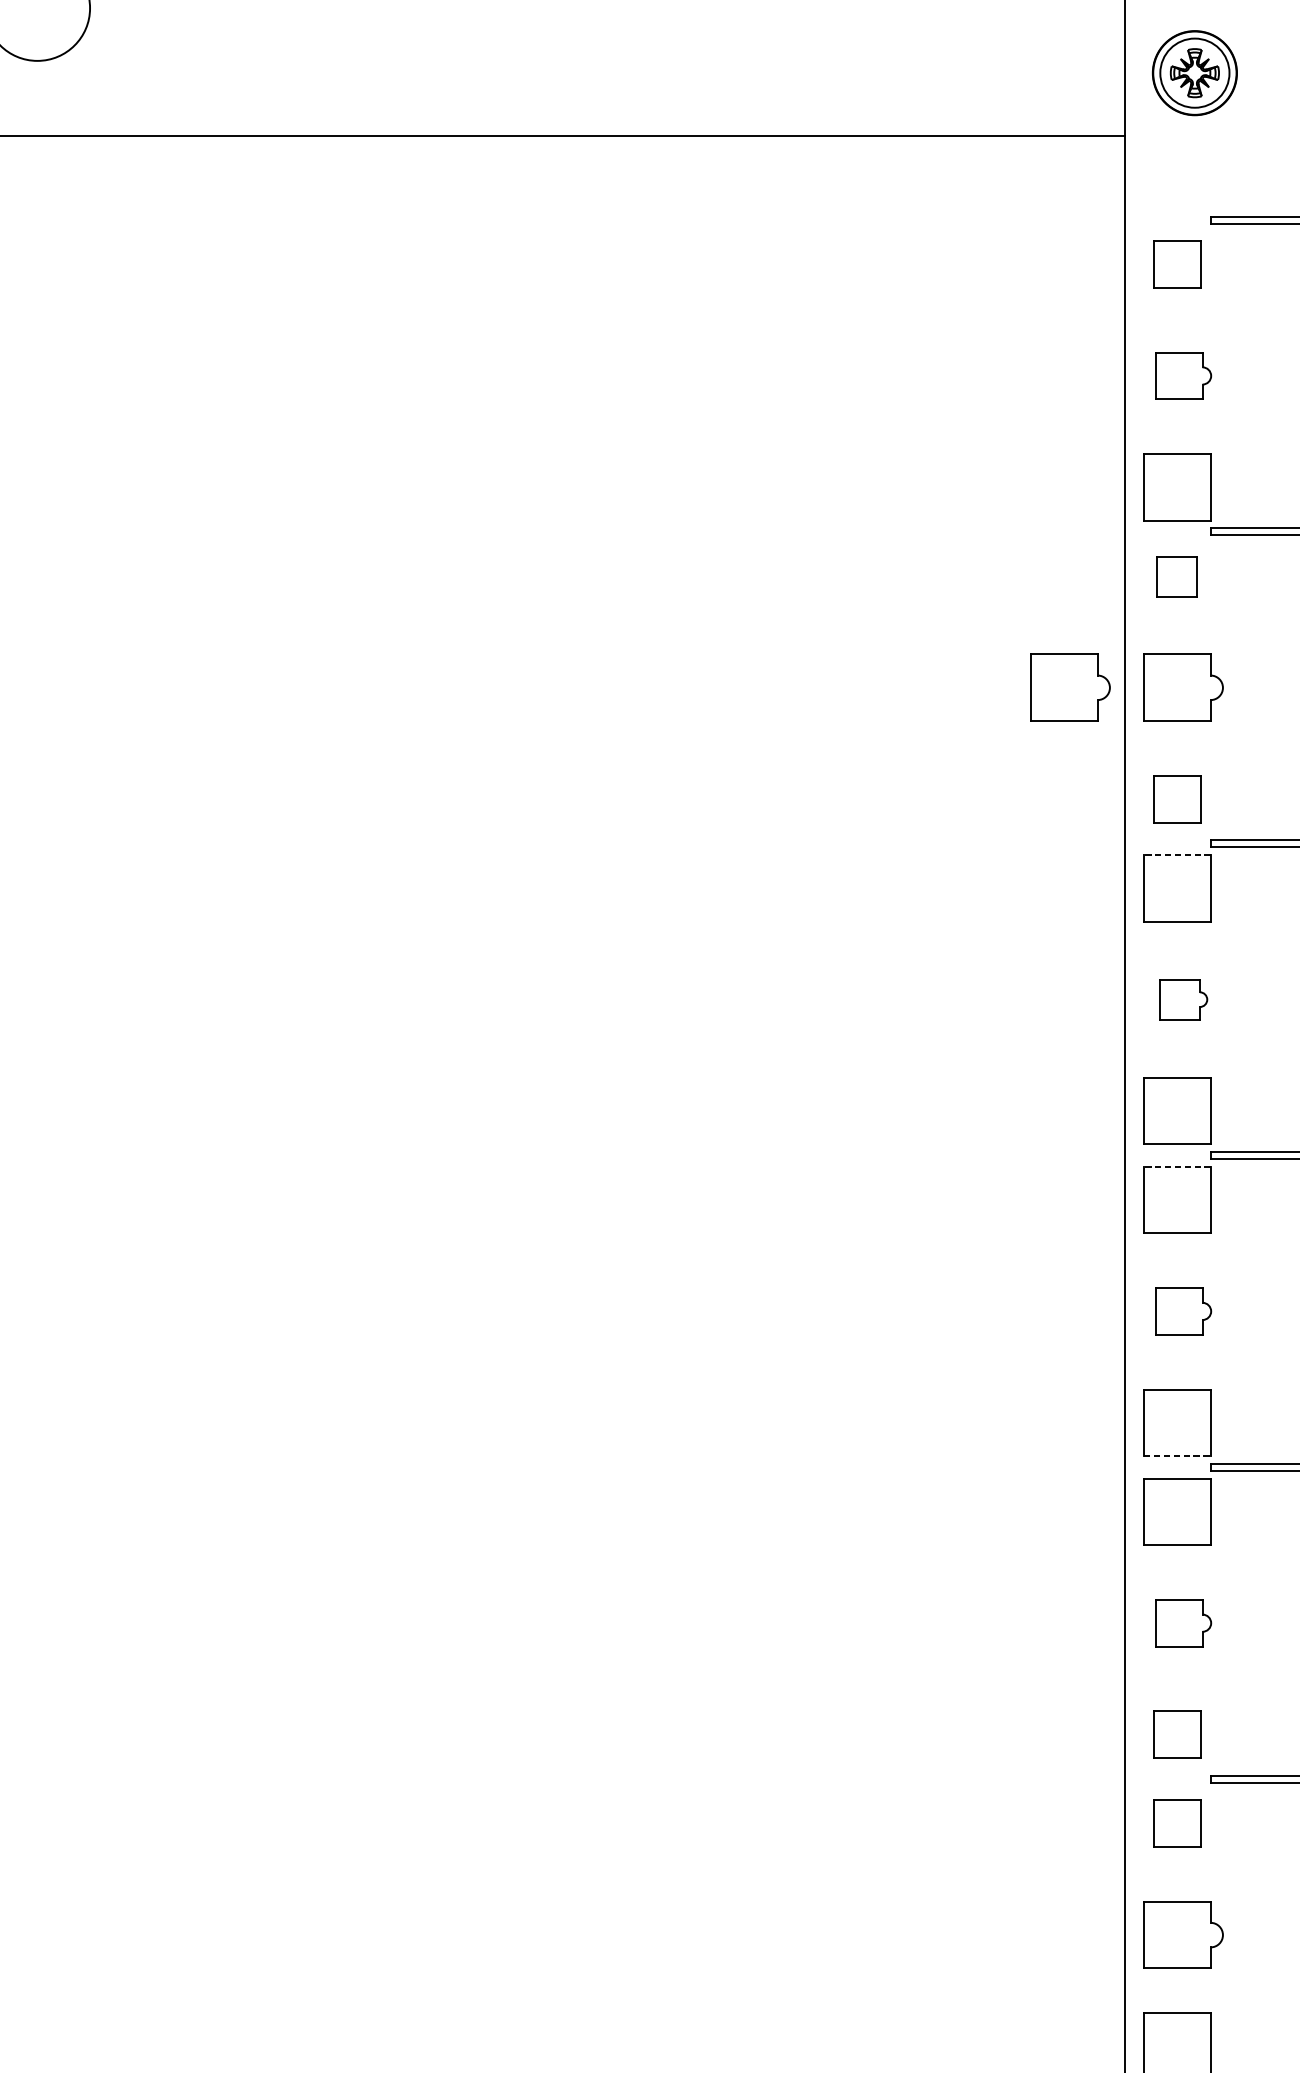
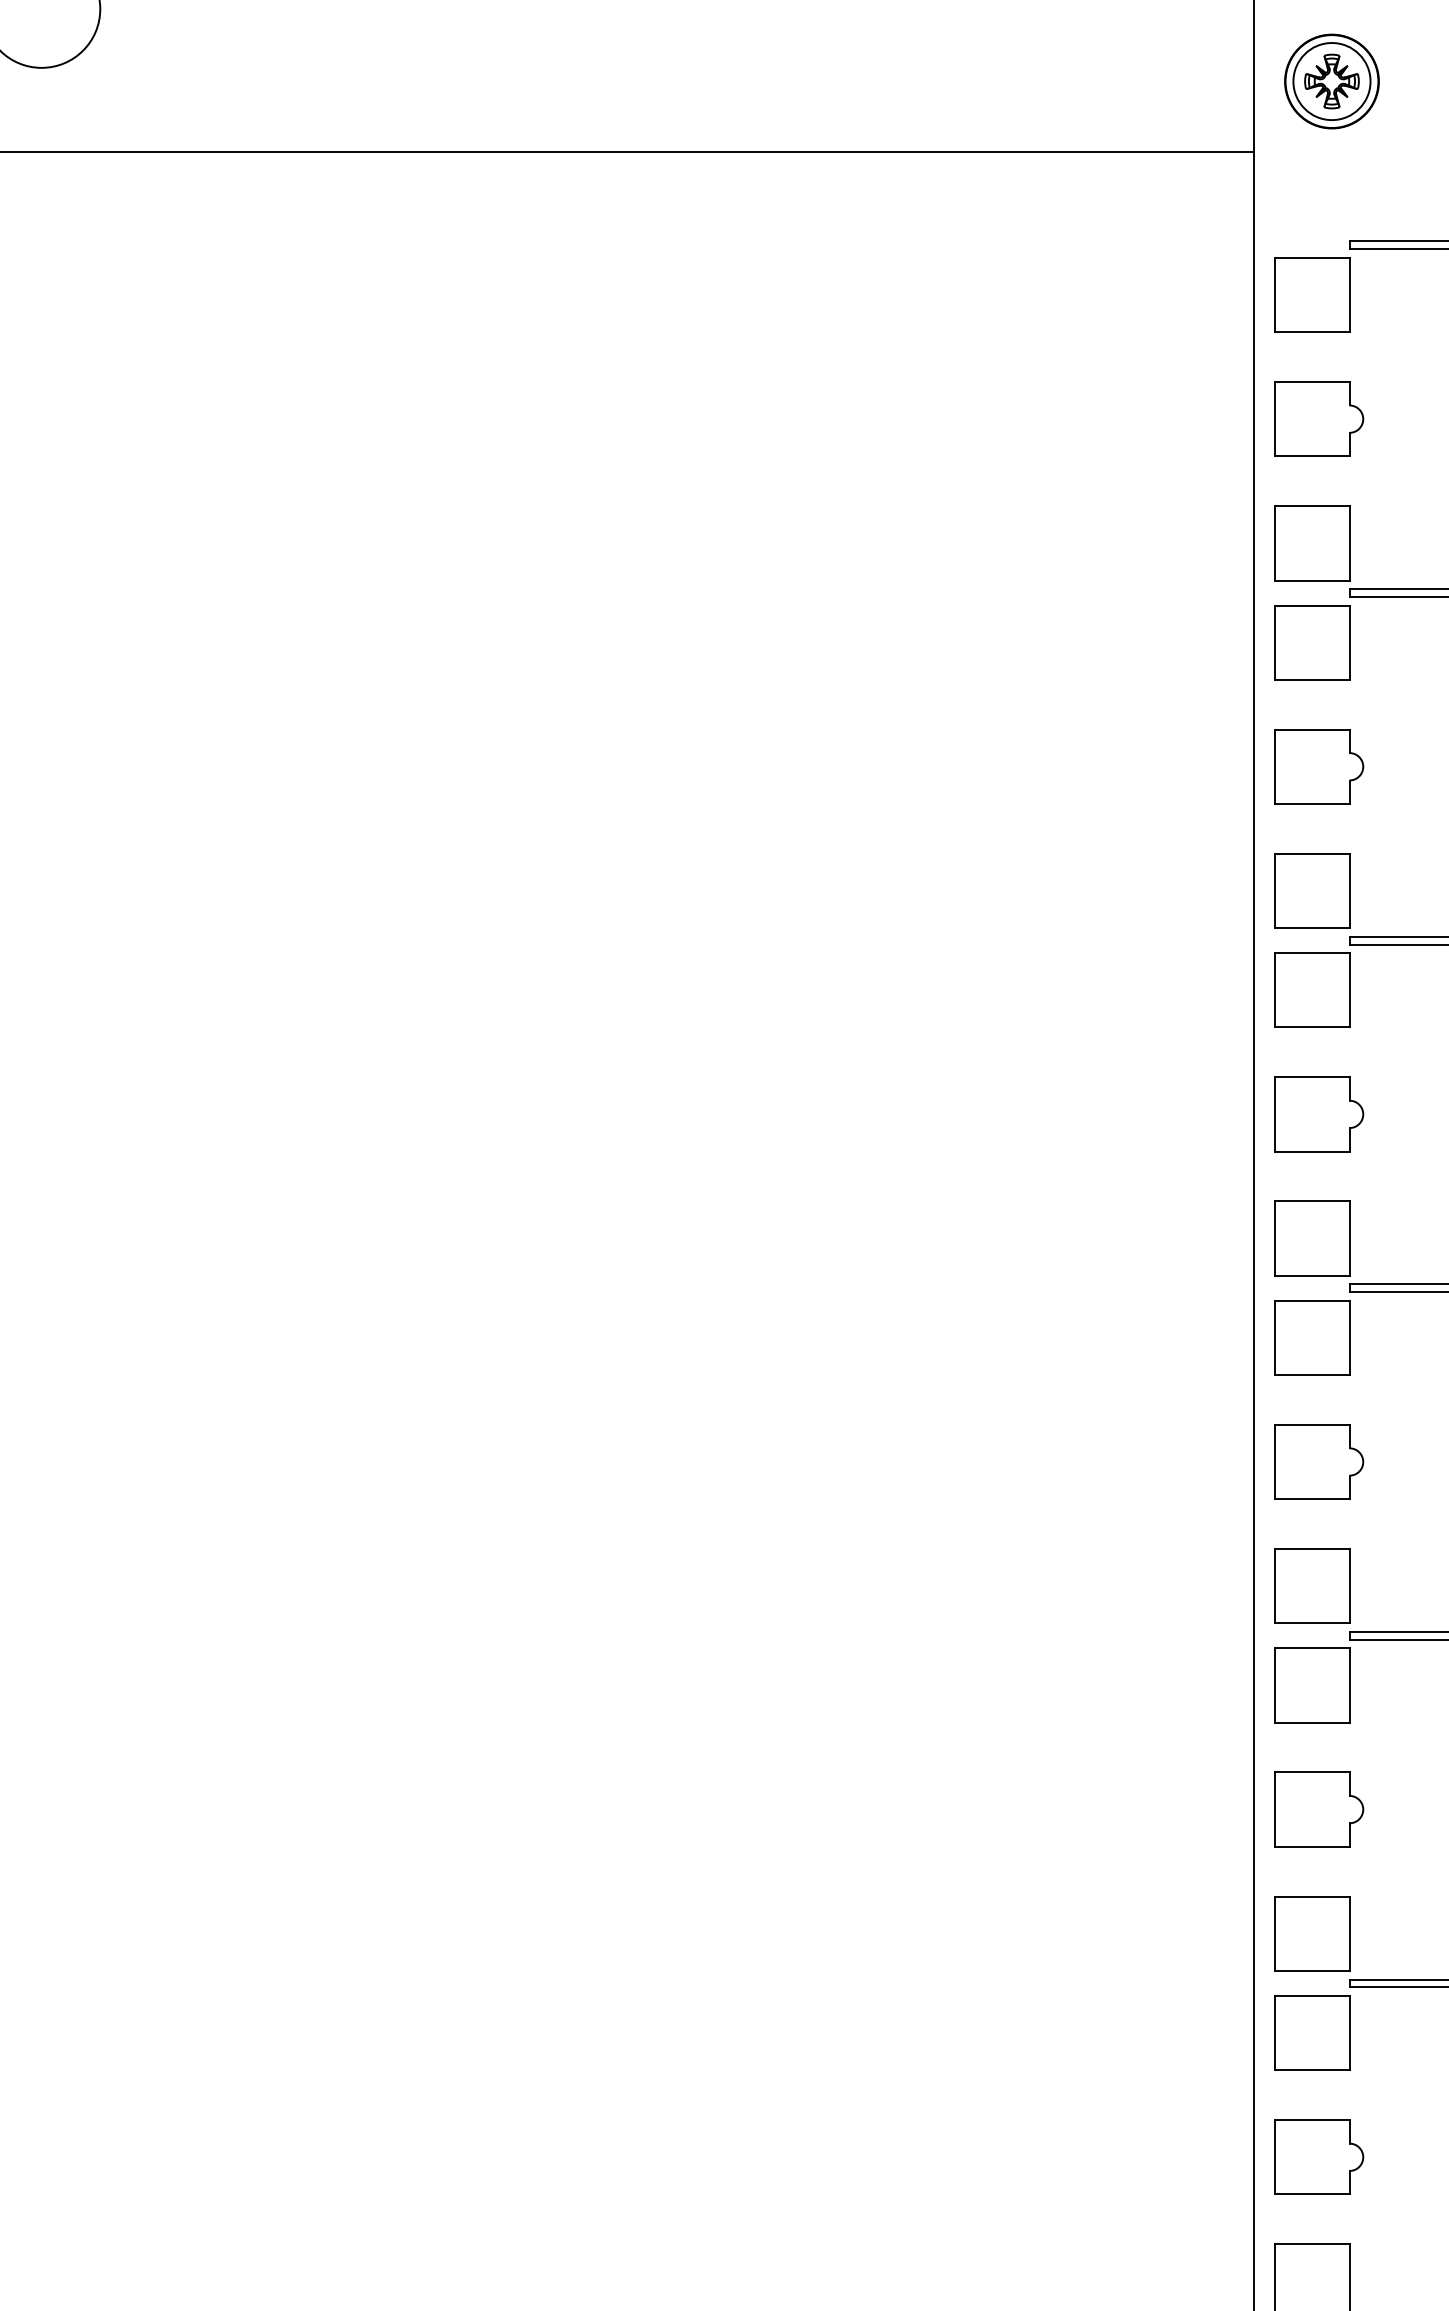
part: (1177, 264) -> (1312, 294), size x1.43
part: (1183, 375) -> (1319, 418), size x1.43
part: (1177, 576) -> (1312, 642), size x1.67
part: (1070, 687) -> (1193, 766), removed
part: (1177, 798) -> (1312, 890), size x1.43
line: (1176, 855) -> (1311, 953), dashed -> solid
part: (1183, 999) -> (1319, 1114), size x1.67
line: (1176, 1166) -> (1311, 1300), dashed -> solid
part: (1183, 1310) -> (1319, 1461), size x1.43
line: (1177, 1456) -> (1312, 1623), dashed -> solid
part: (1183, 1623) -> (1319, 1809), size x1.43
part: (1177, 1734) -> (1312, 1933), size x1.43
part: (1177, 1823) -> (1312, 2032), size x1.43

